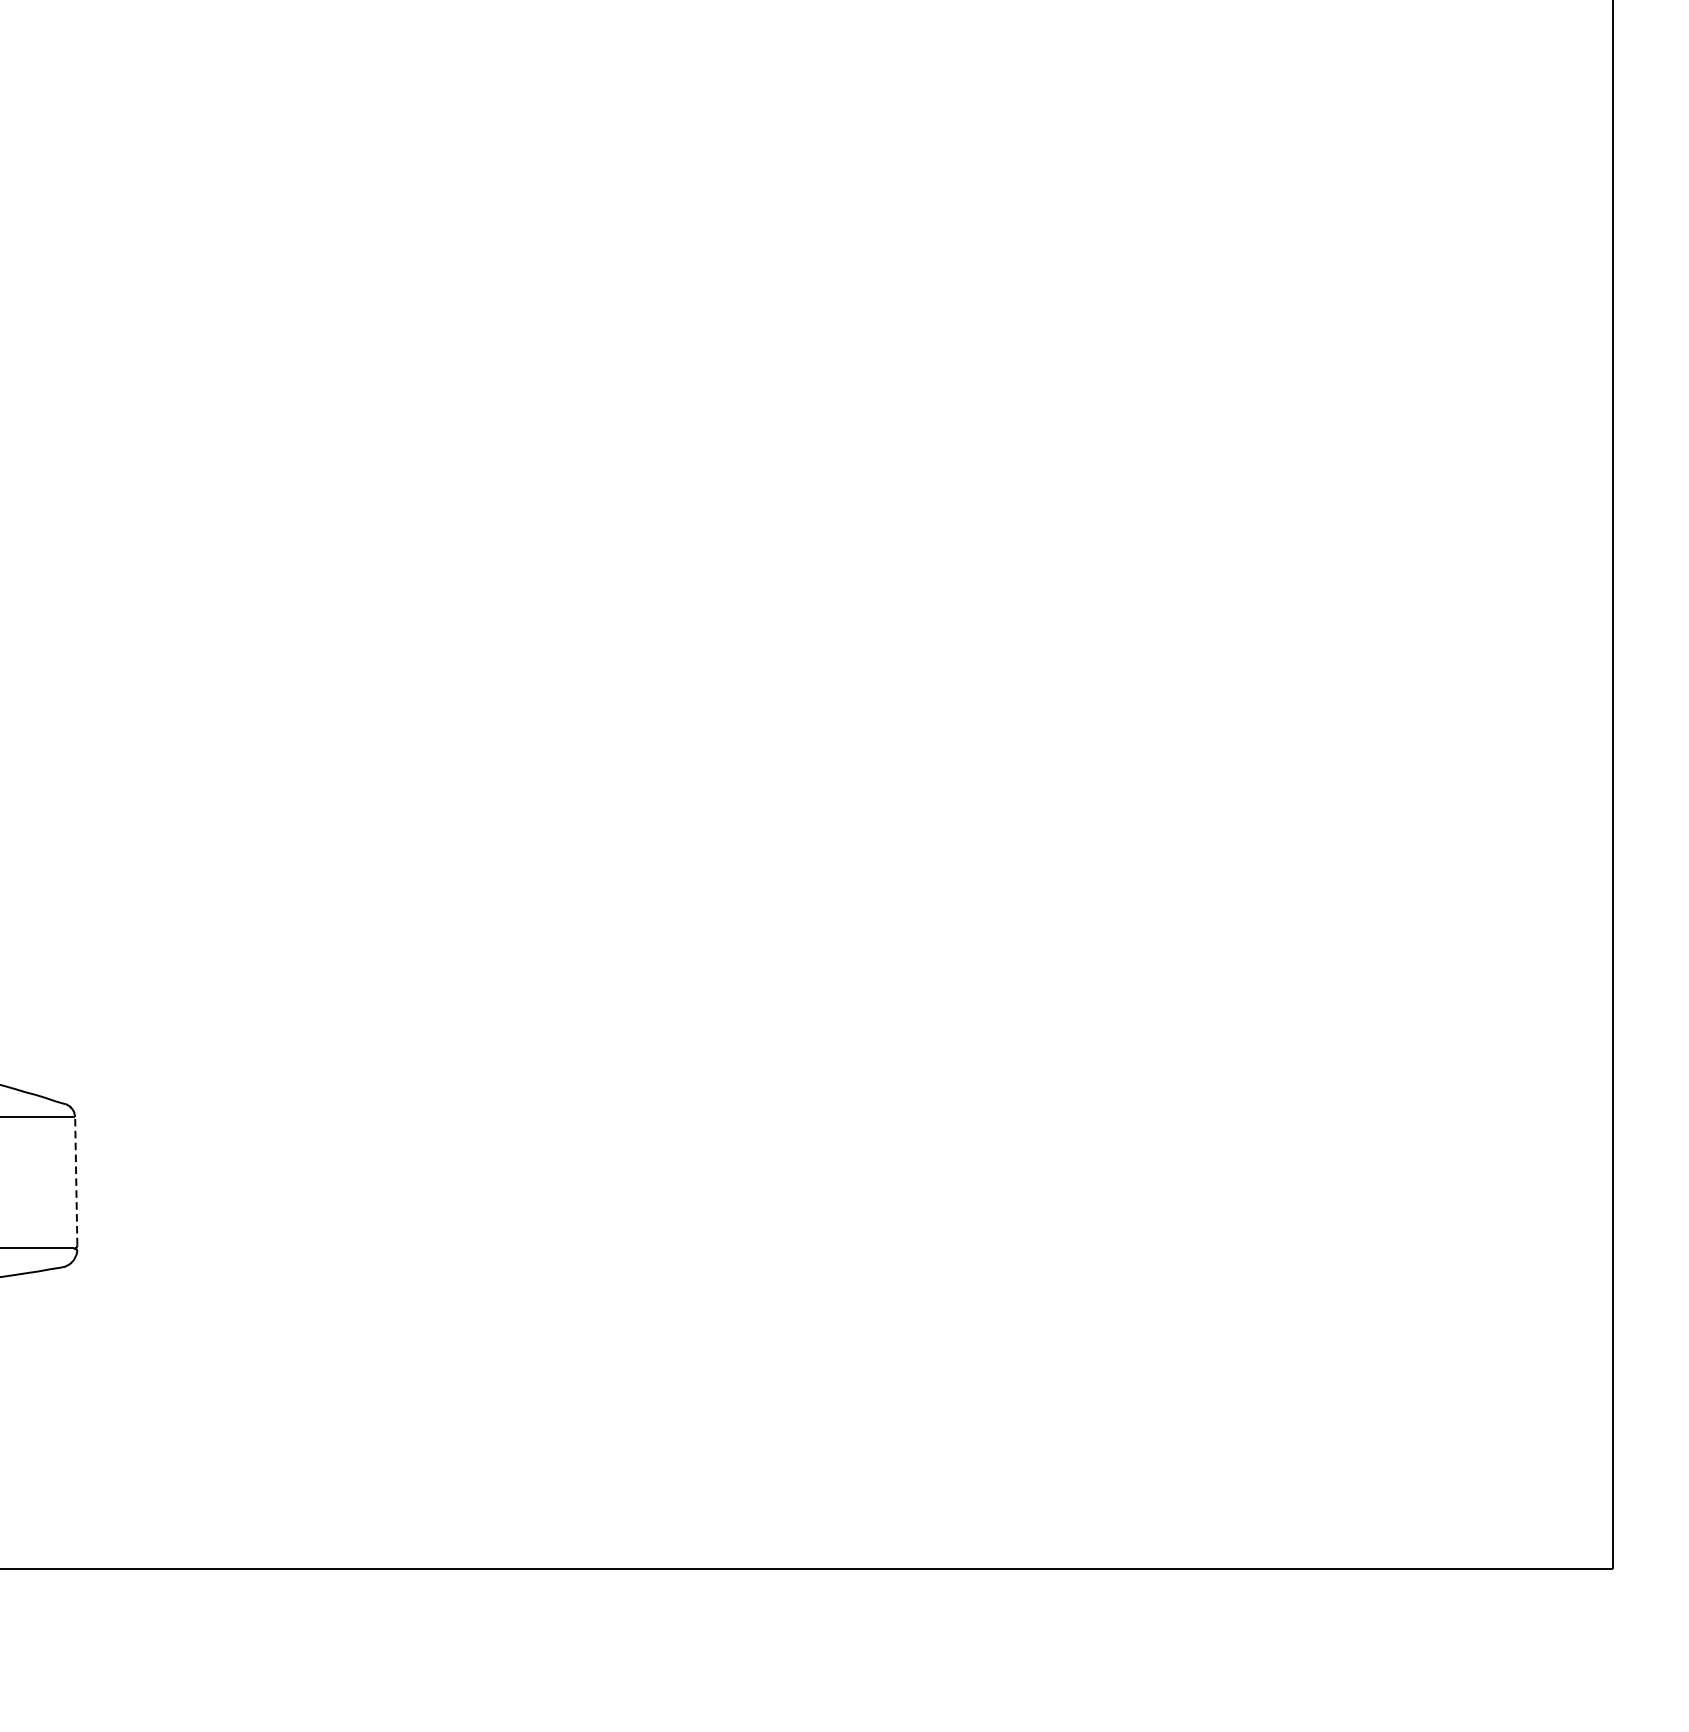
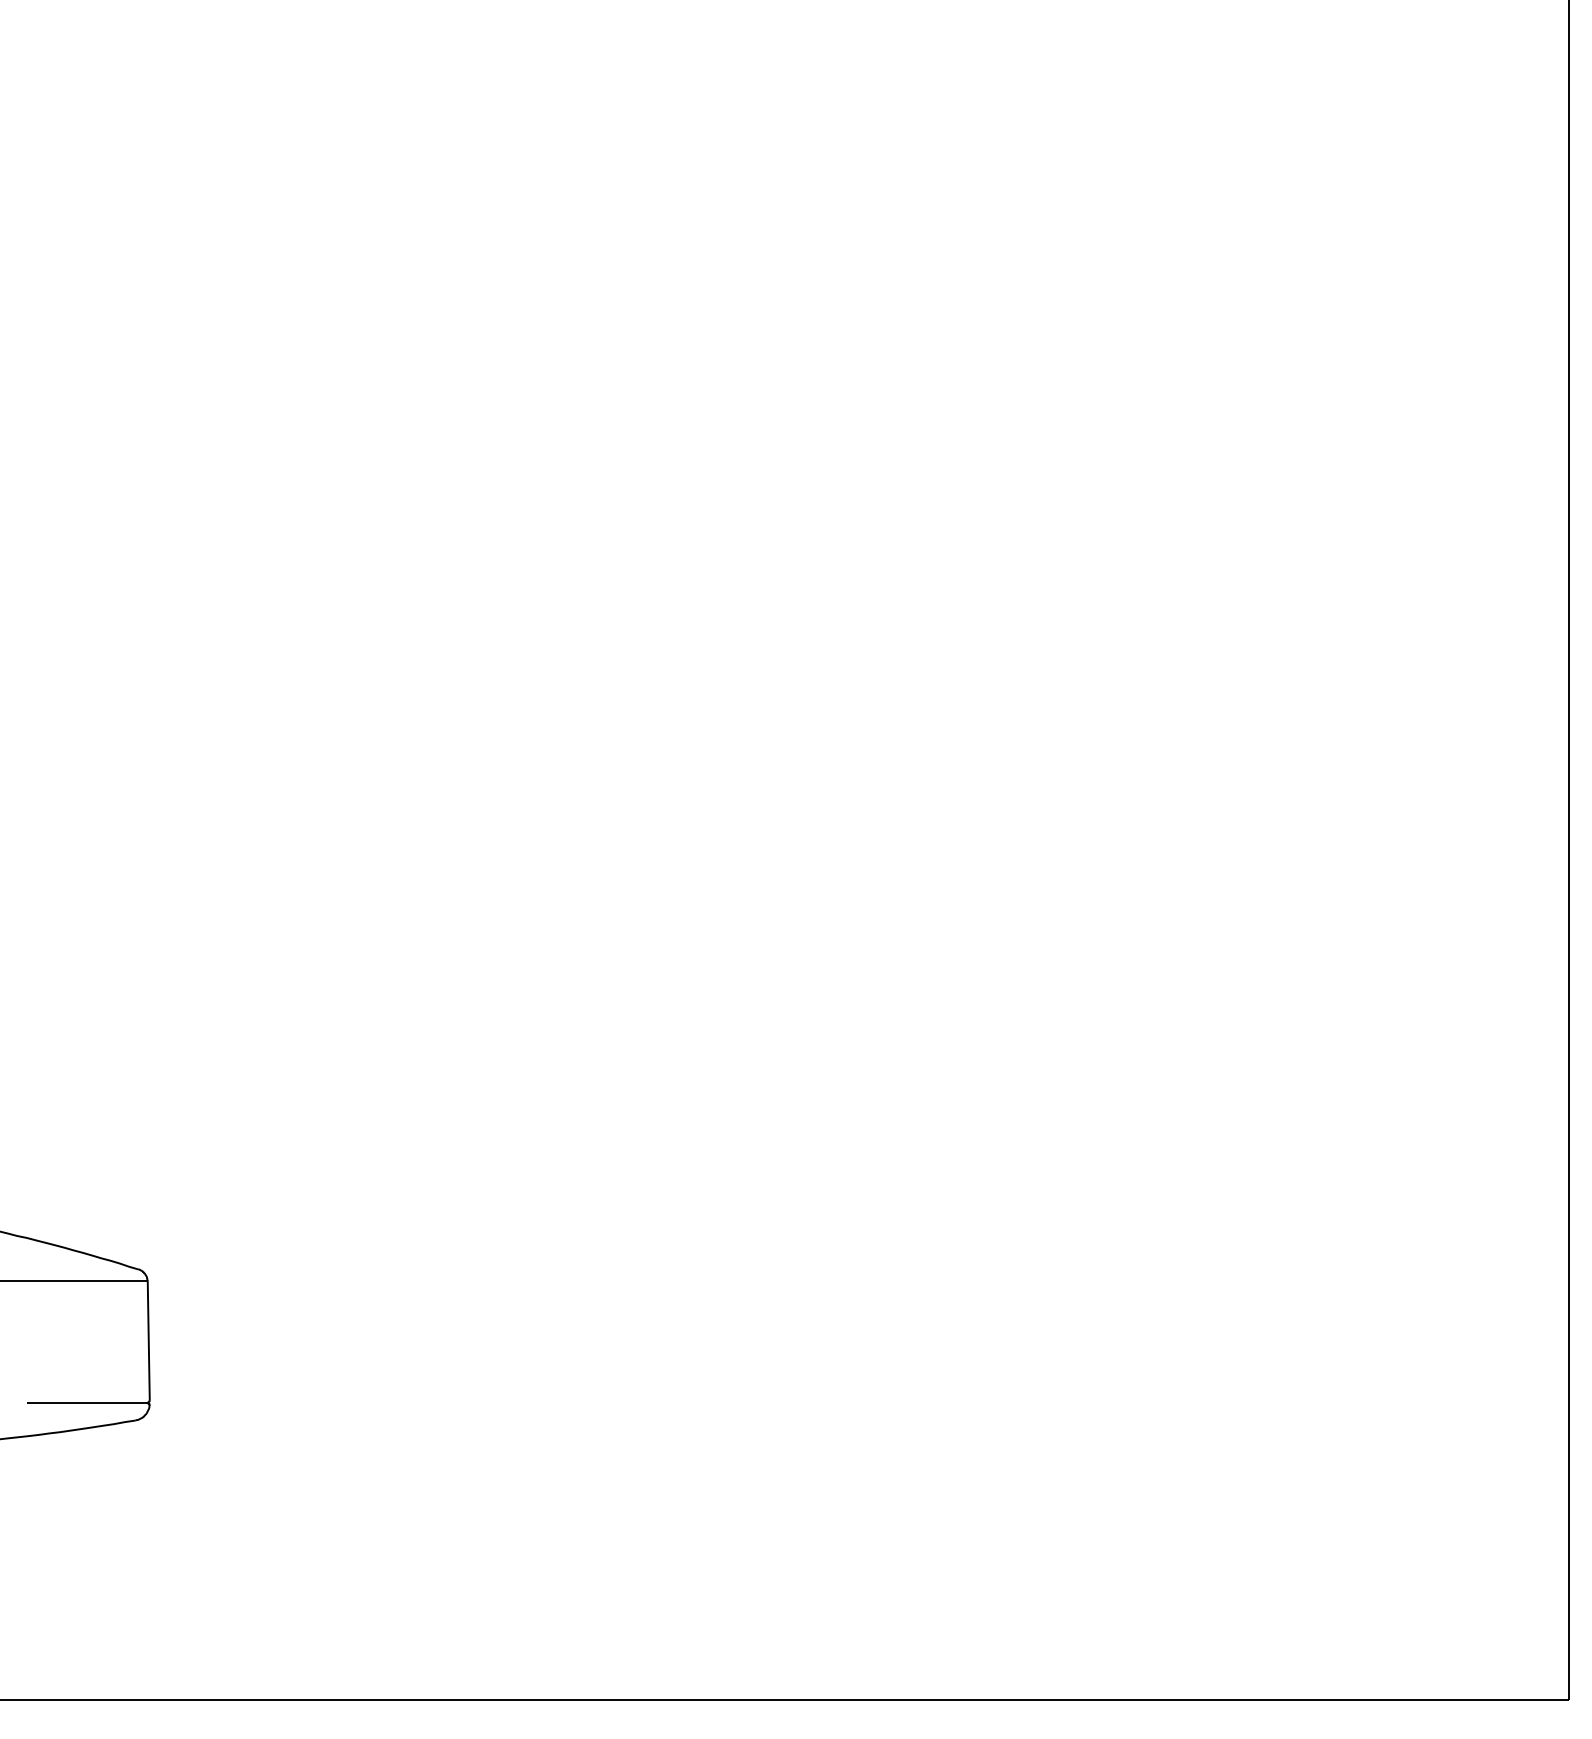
line: (75, 1180) -> (148, 1340), dashed -> solid

